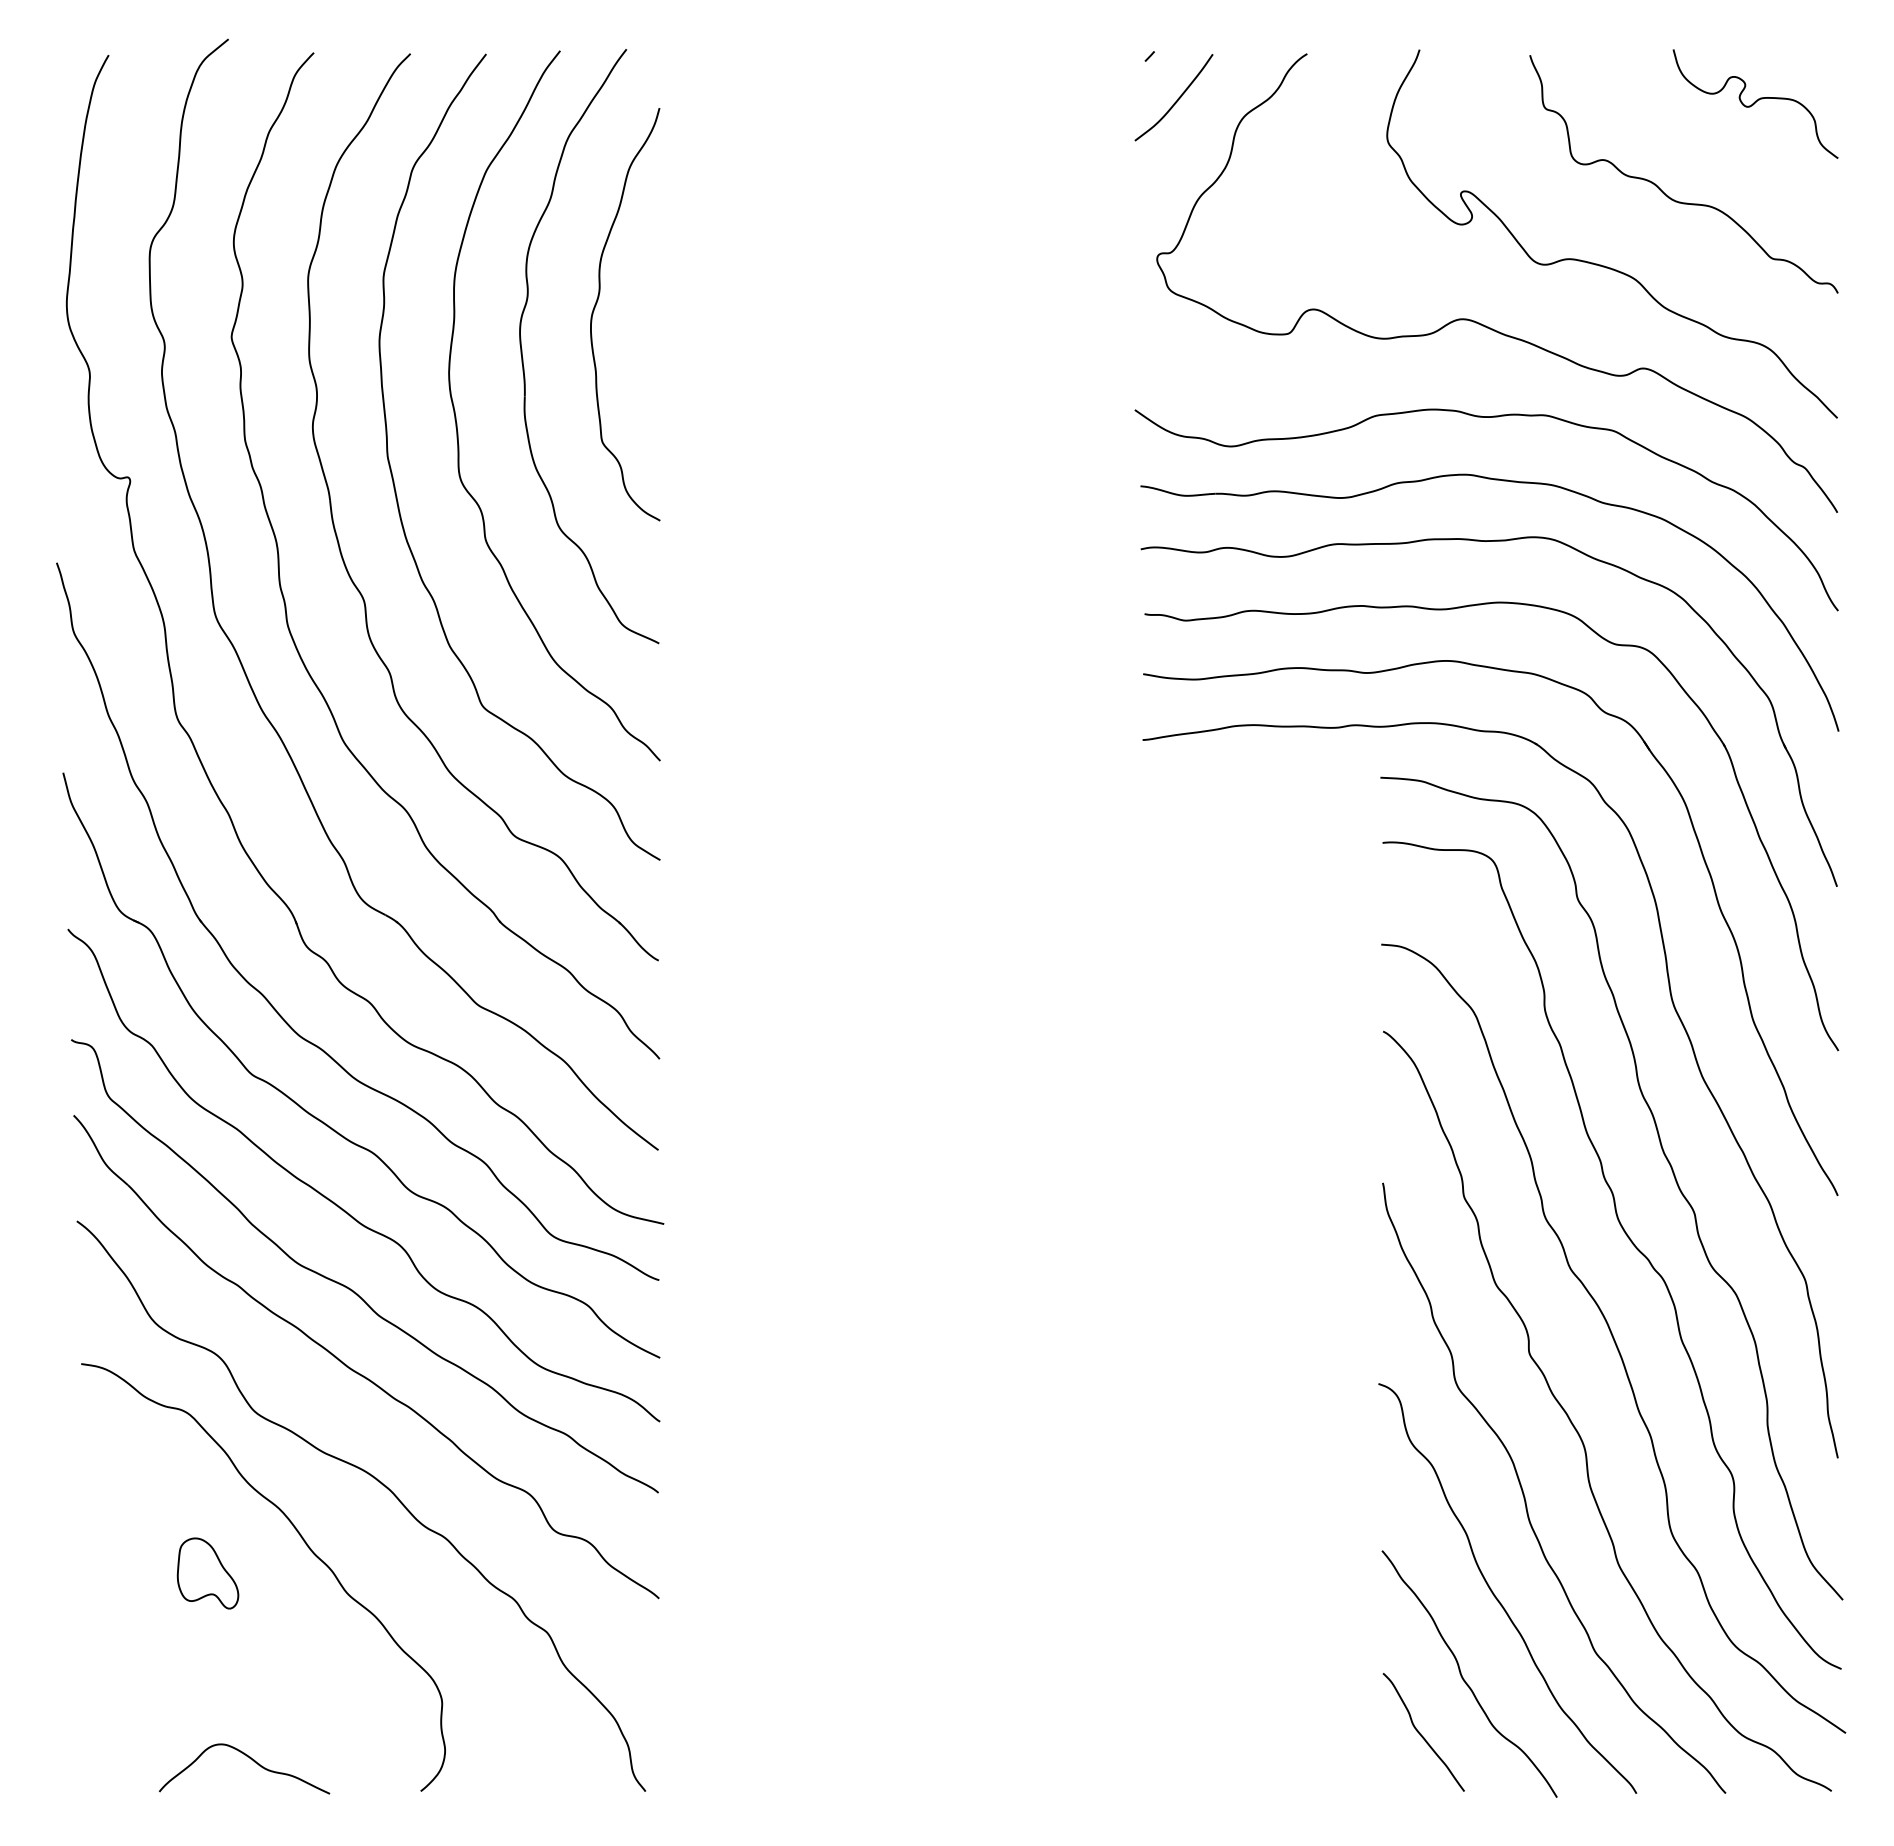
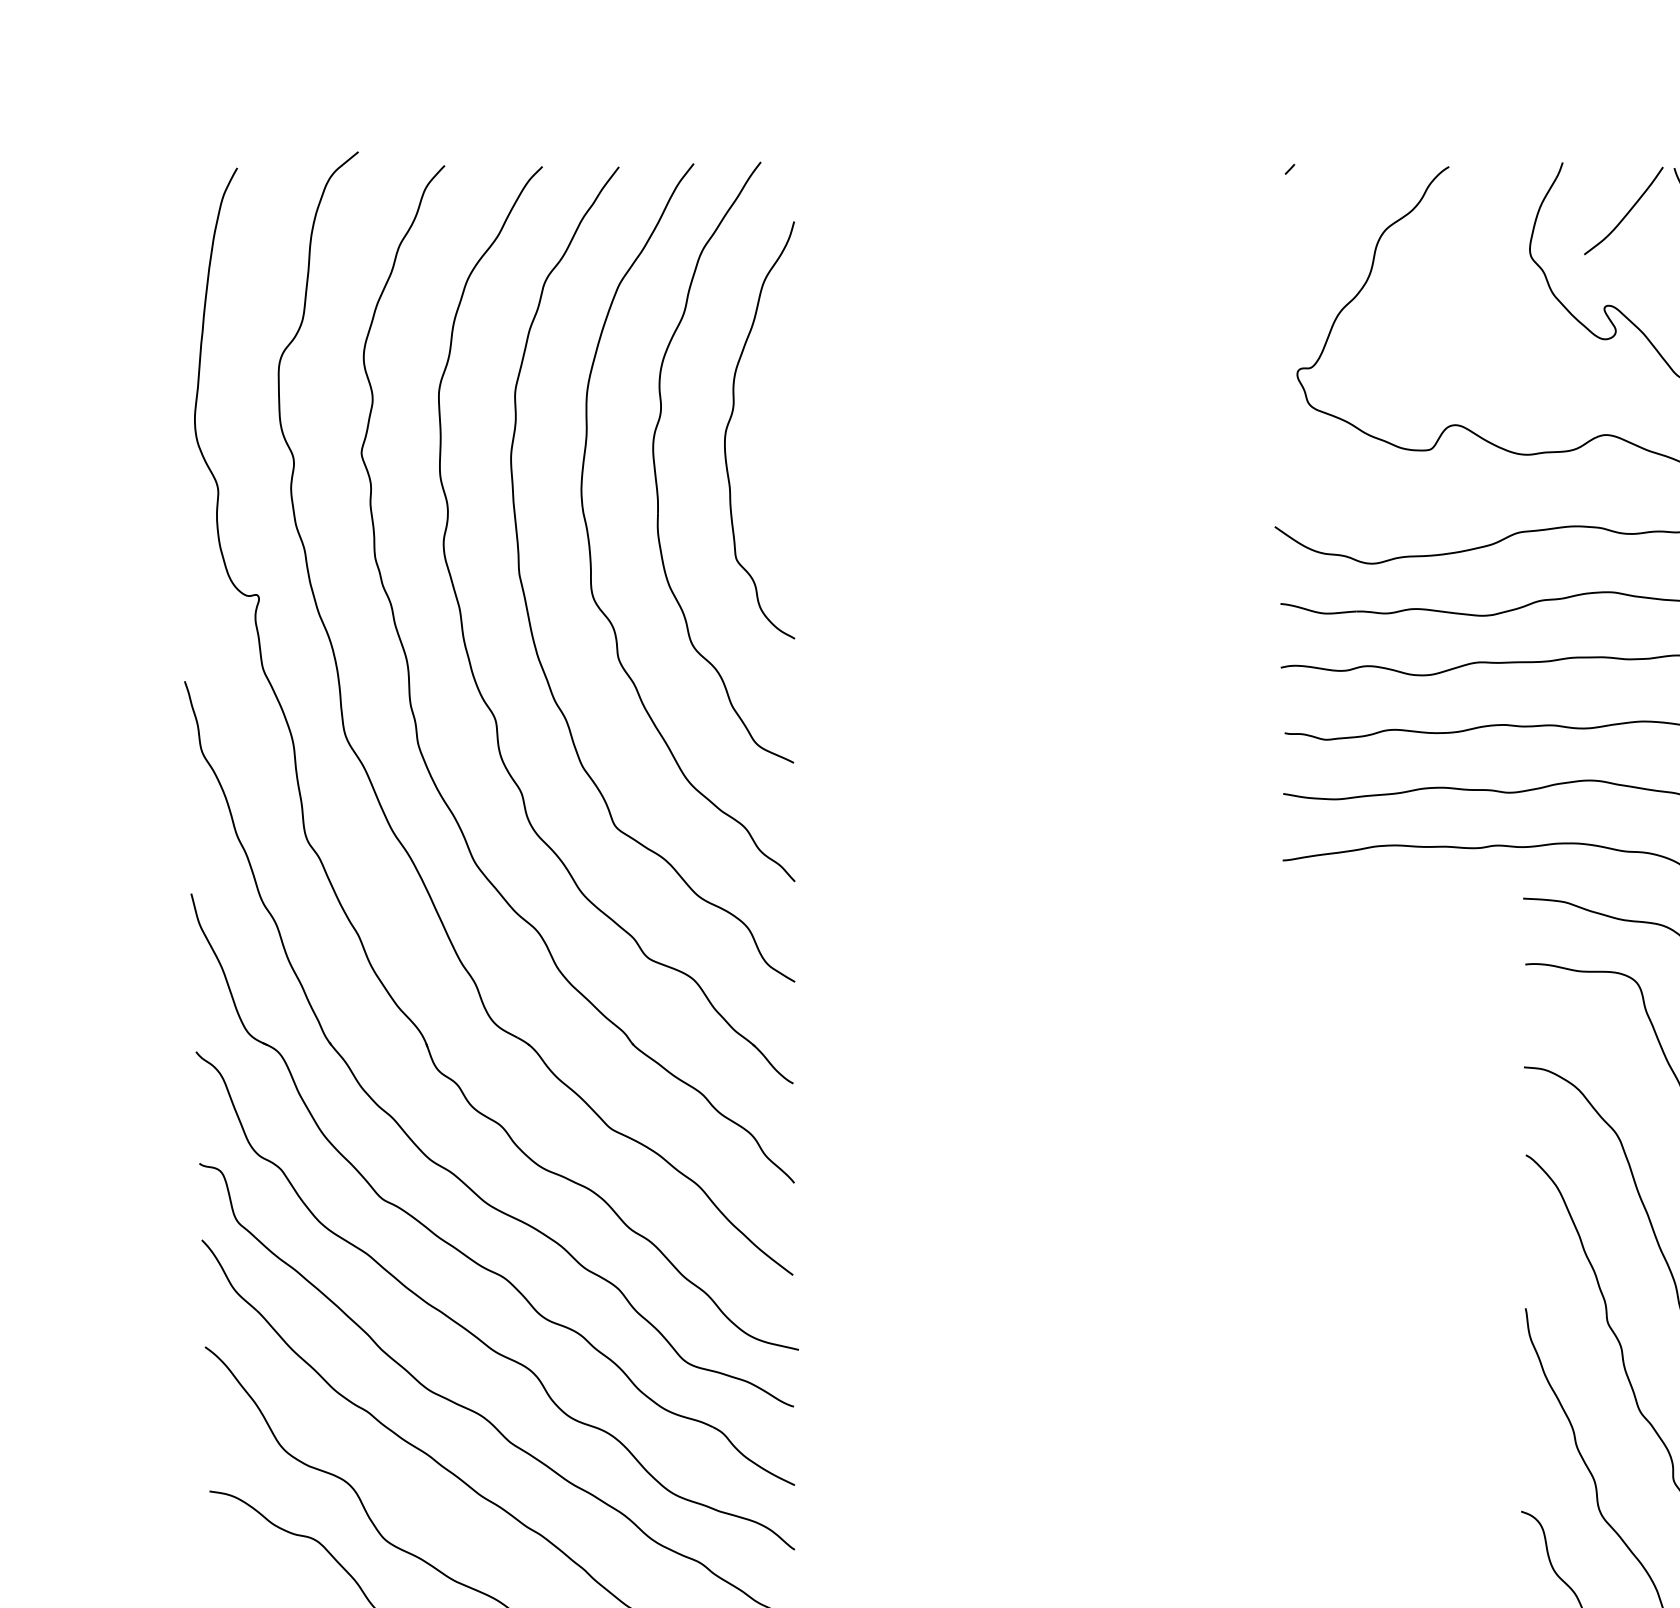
curve: (1176, 100) -> (1626, 213), moved

